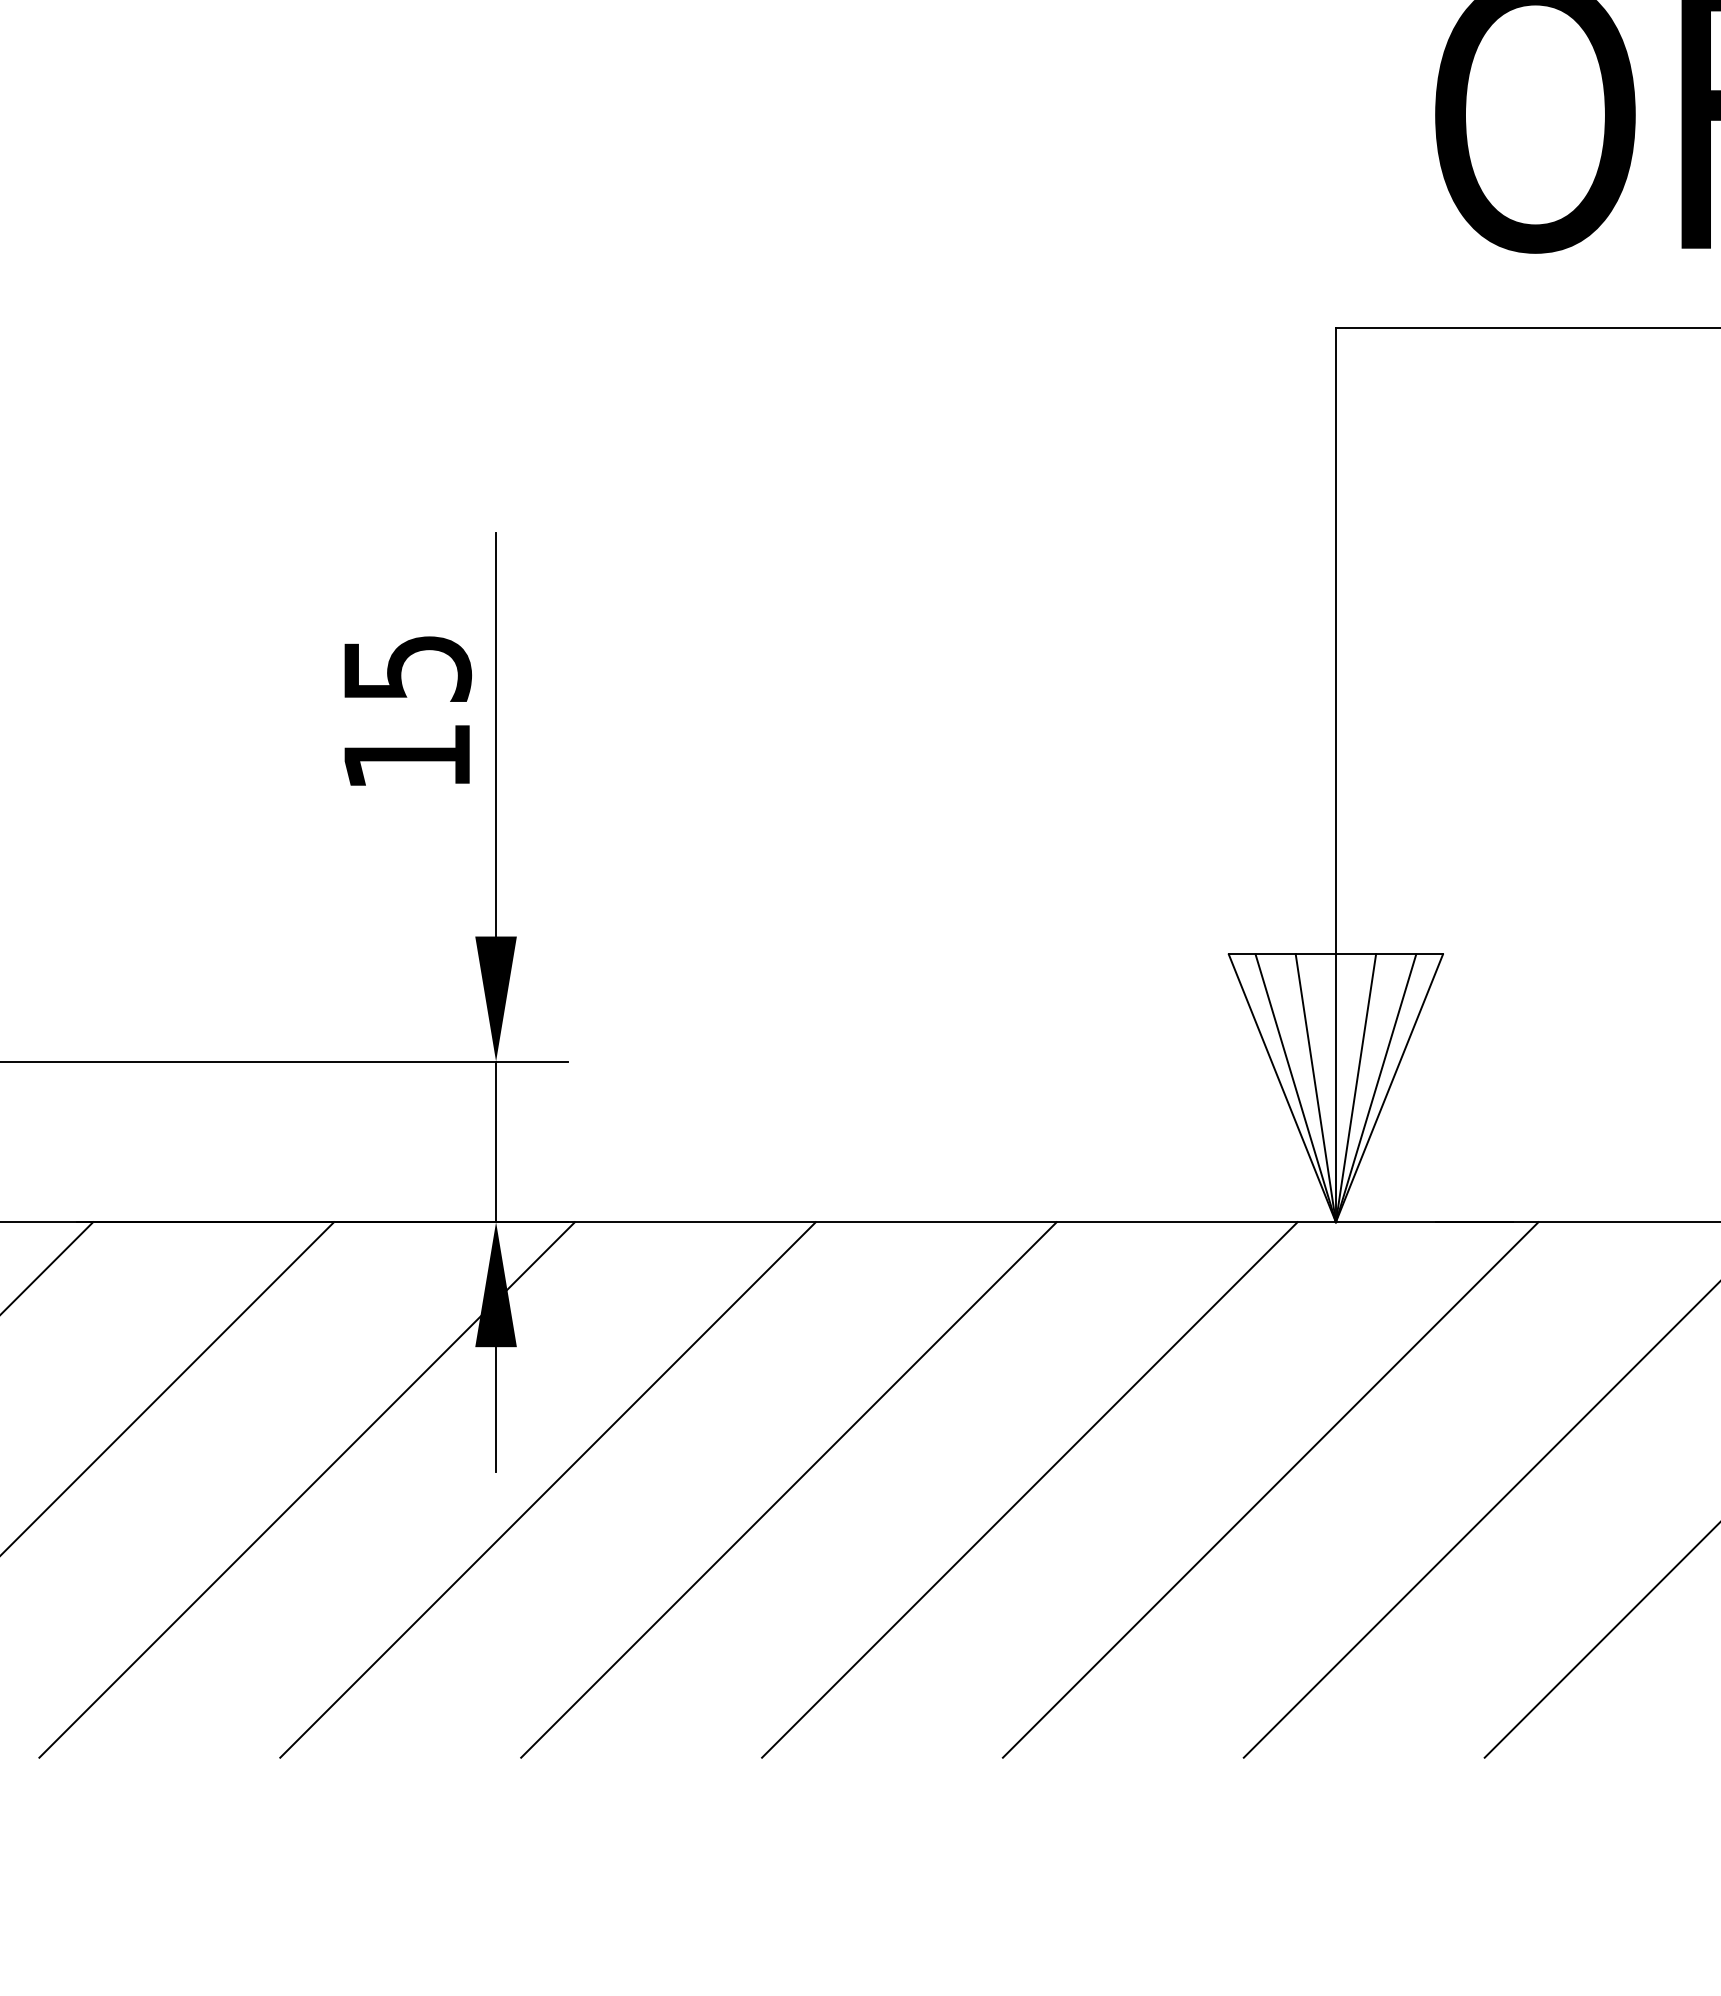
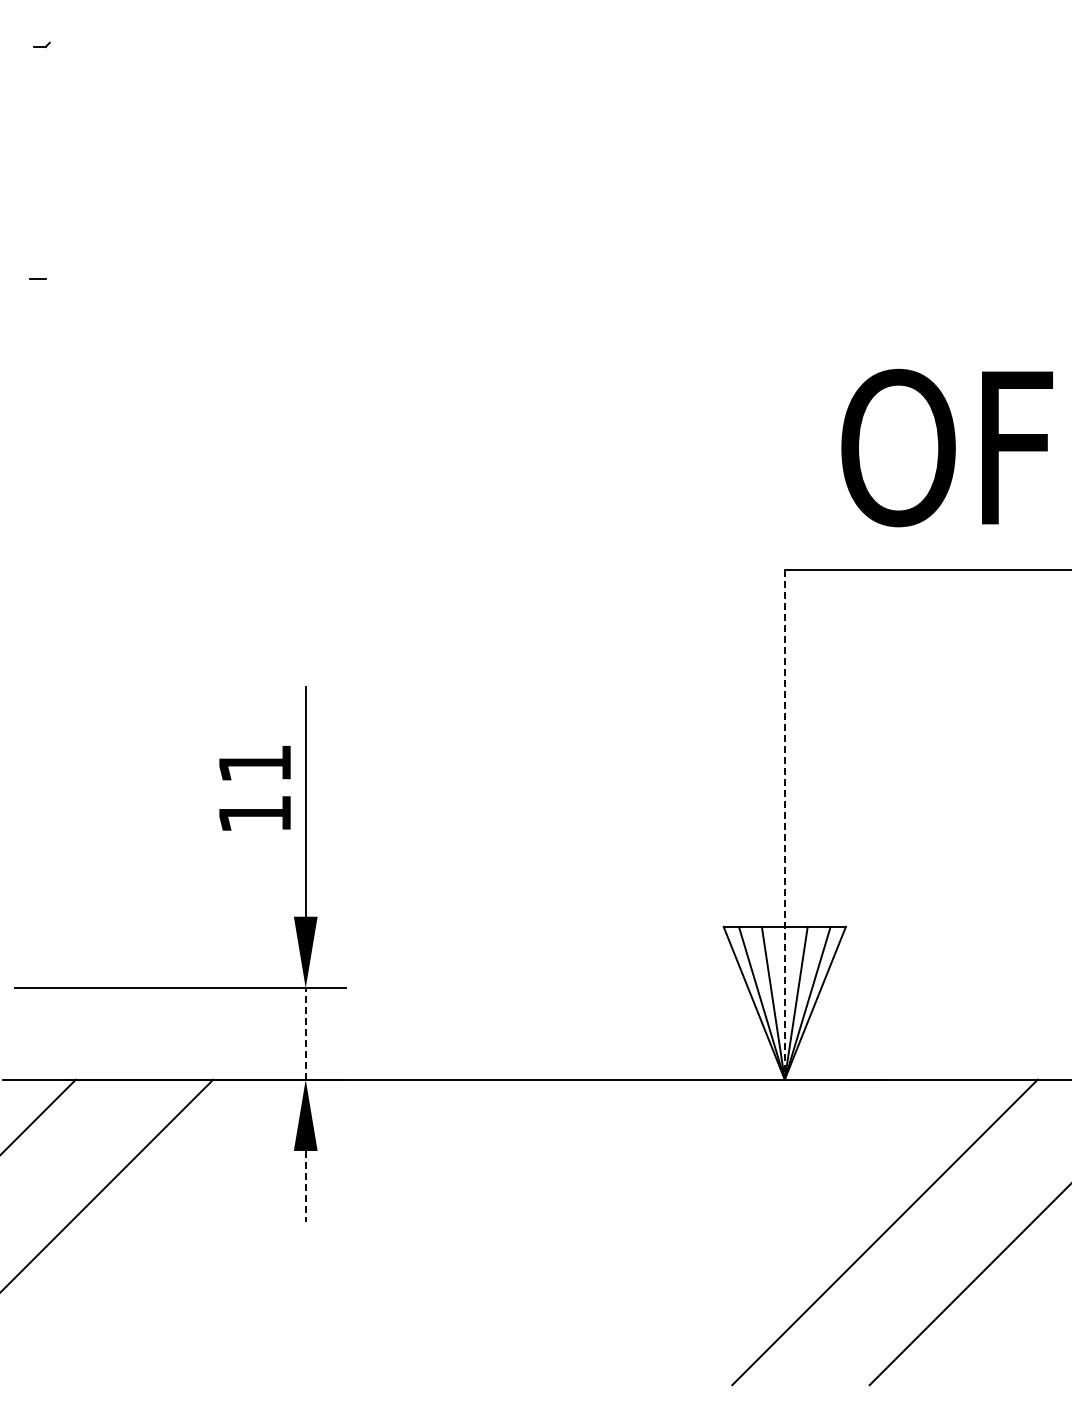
text: (408, 667) -> (255, 763), 15 -> 11
line: (1335, 774) -> (784, 824), solid -> dashed
line: (495, 1141) -> (305, 1033), solid -> dashed
line: (495, 1409) -> (305, 1186), solid -> dashed
line: (306, 1490) -> (197, 1232), removed
line: (548, 1490) -> (335, 1232), removed
line: (788, 1490) -> (472, 1232), removed
line: (1028, 1490) -> (609, 1232), removed
line: (1270, 1490) -> (747, 1232), removed

